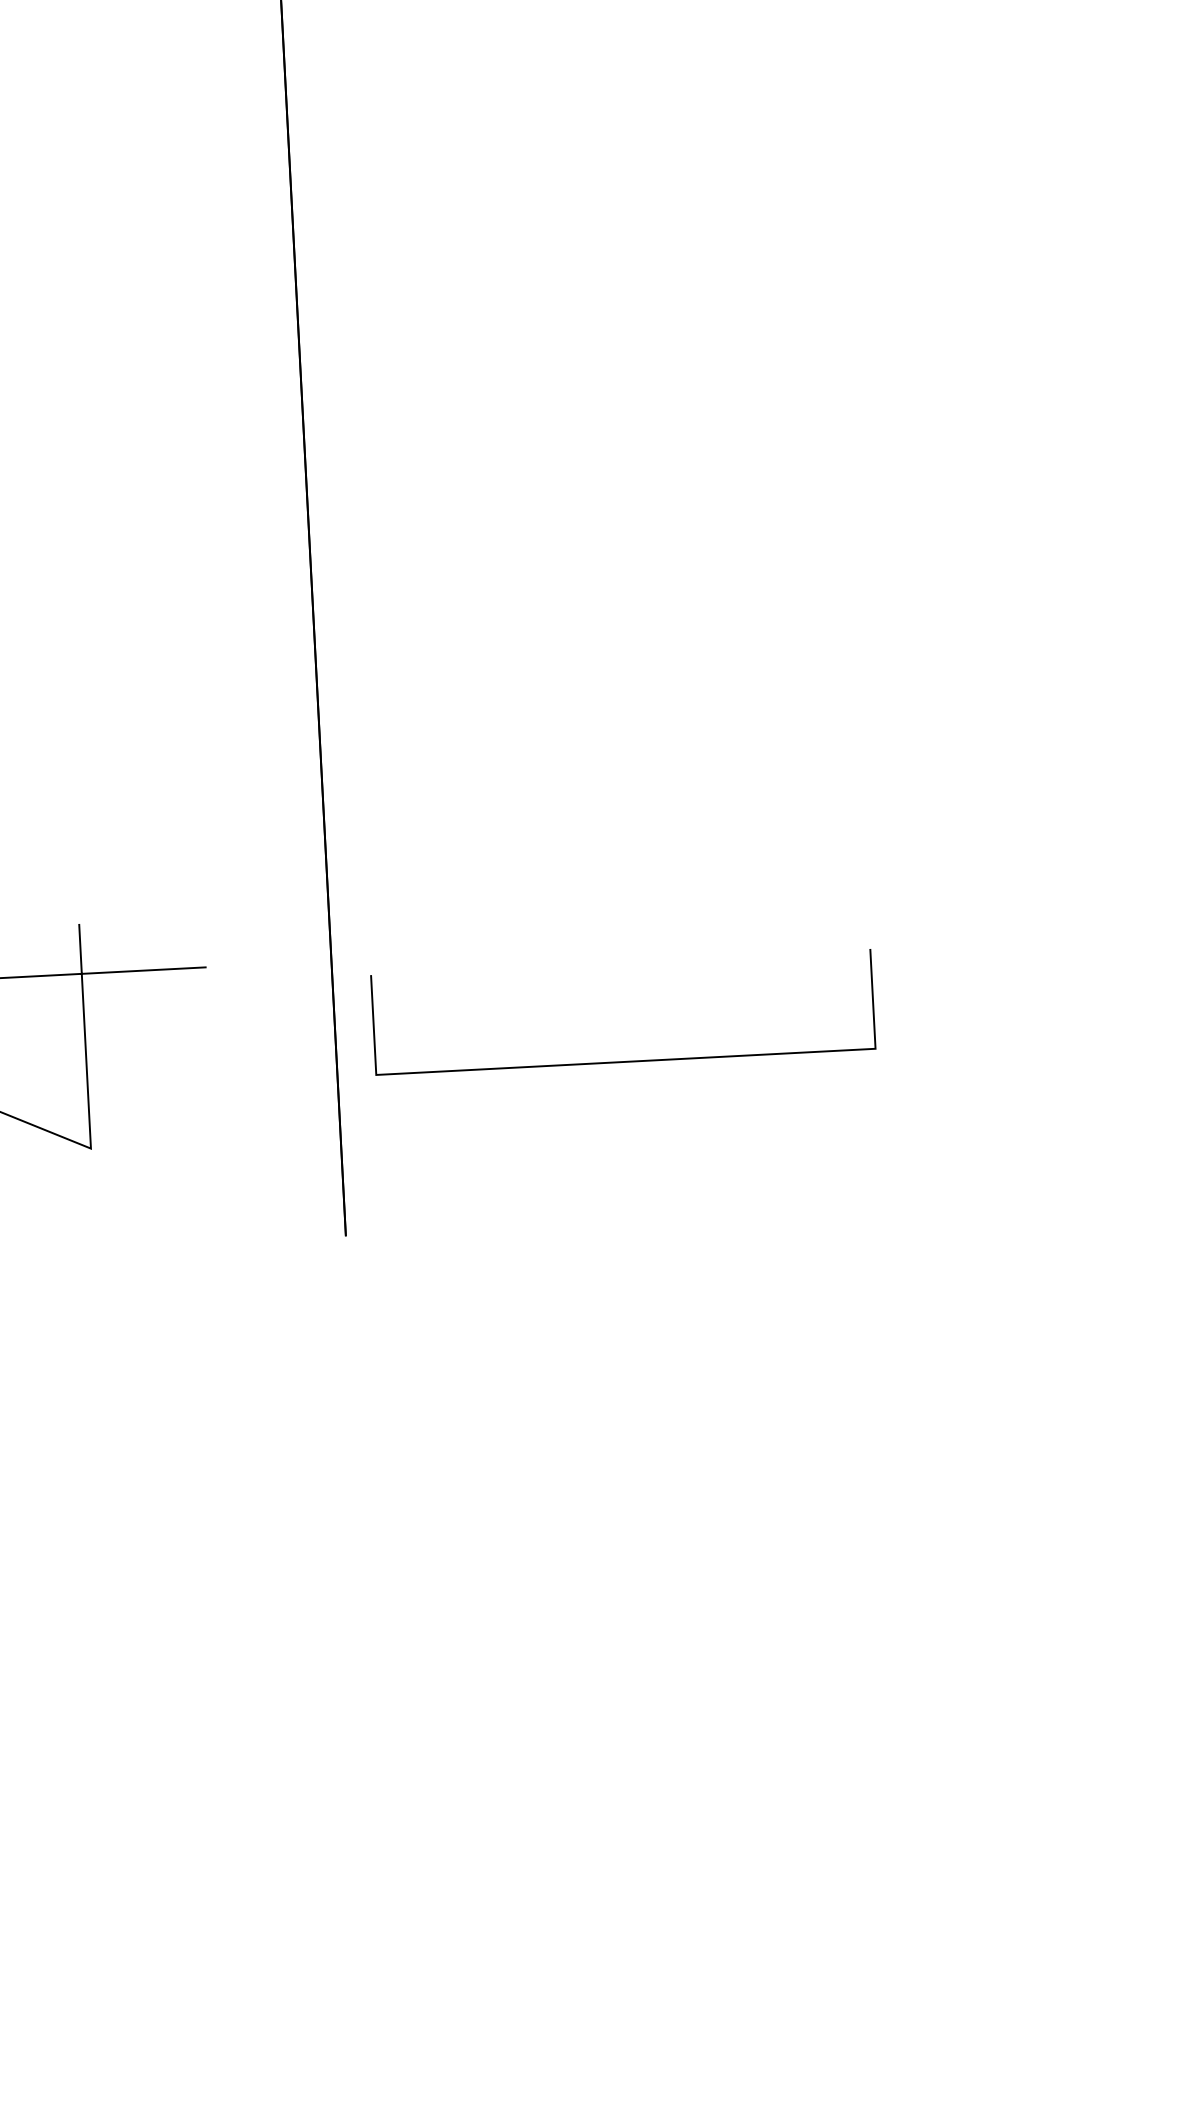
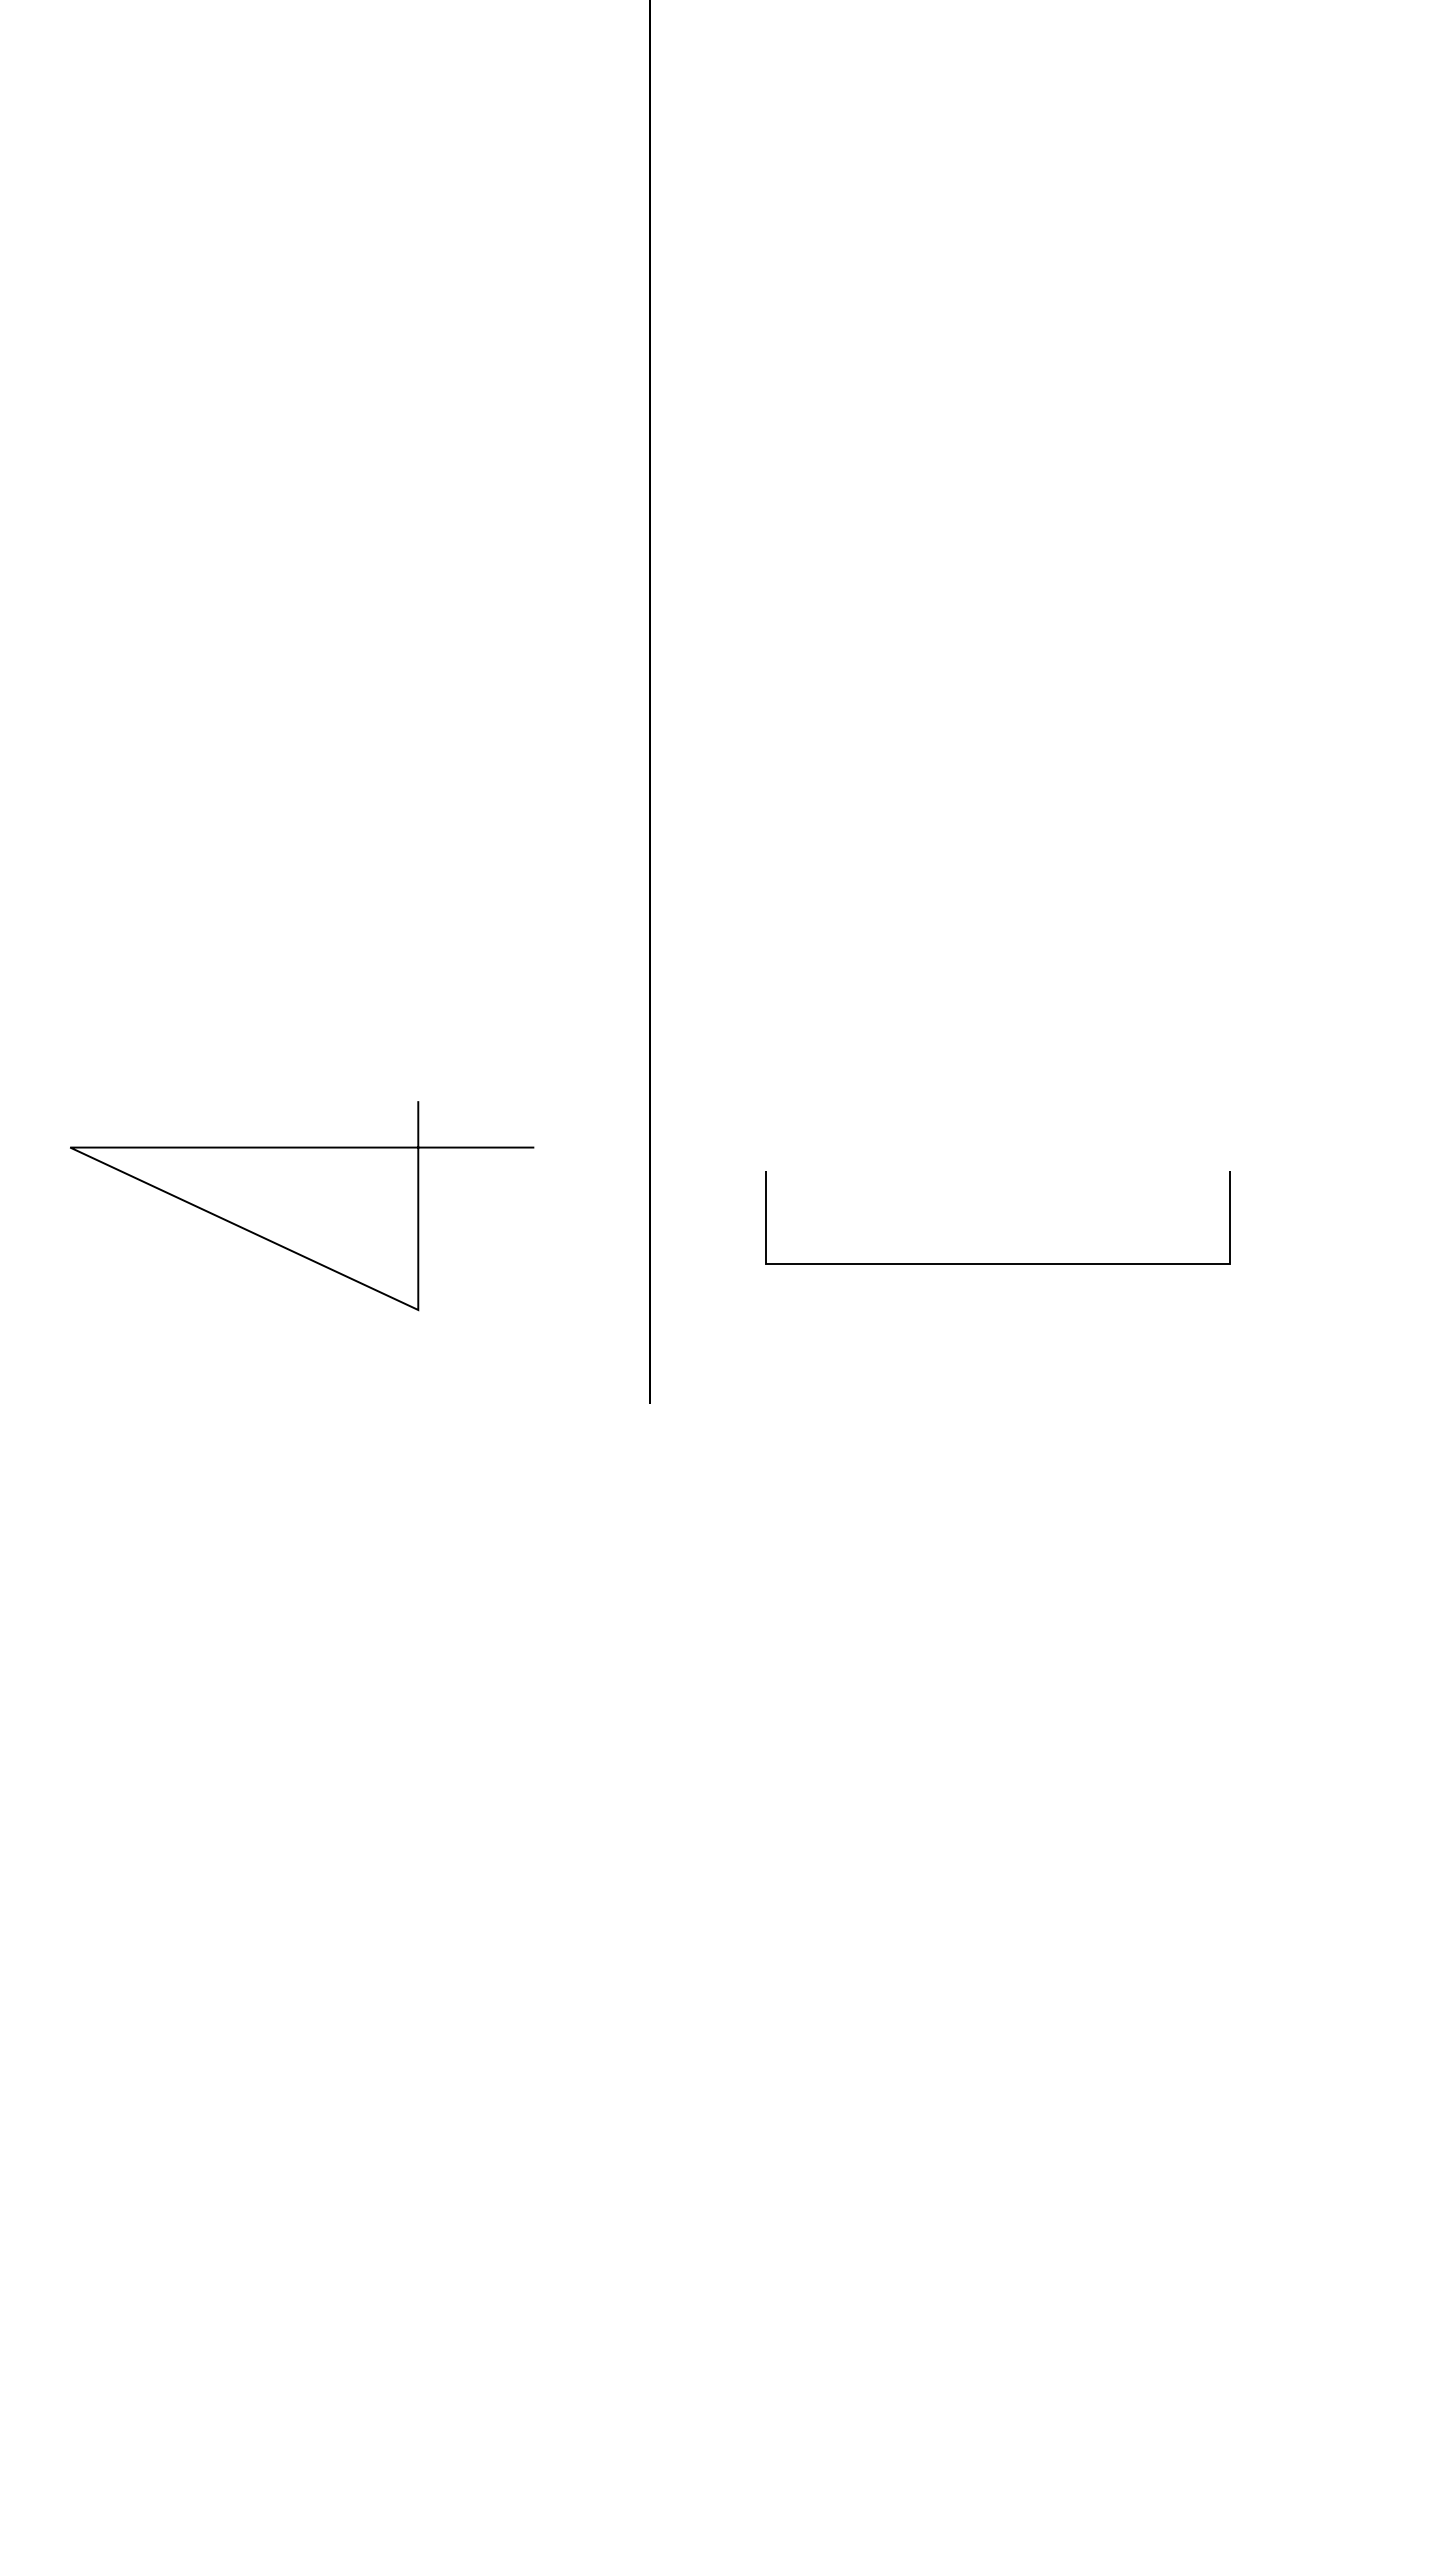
line: (624, 1061) -> (997, 1263), moved

